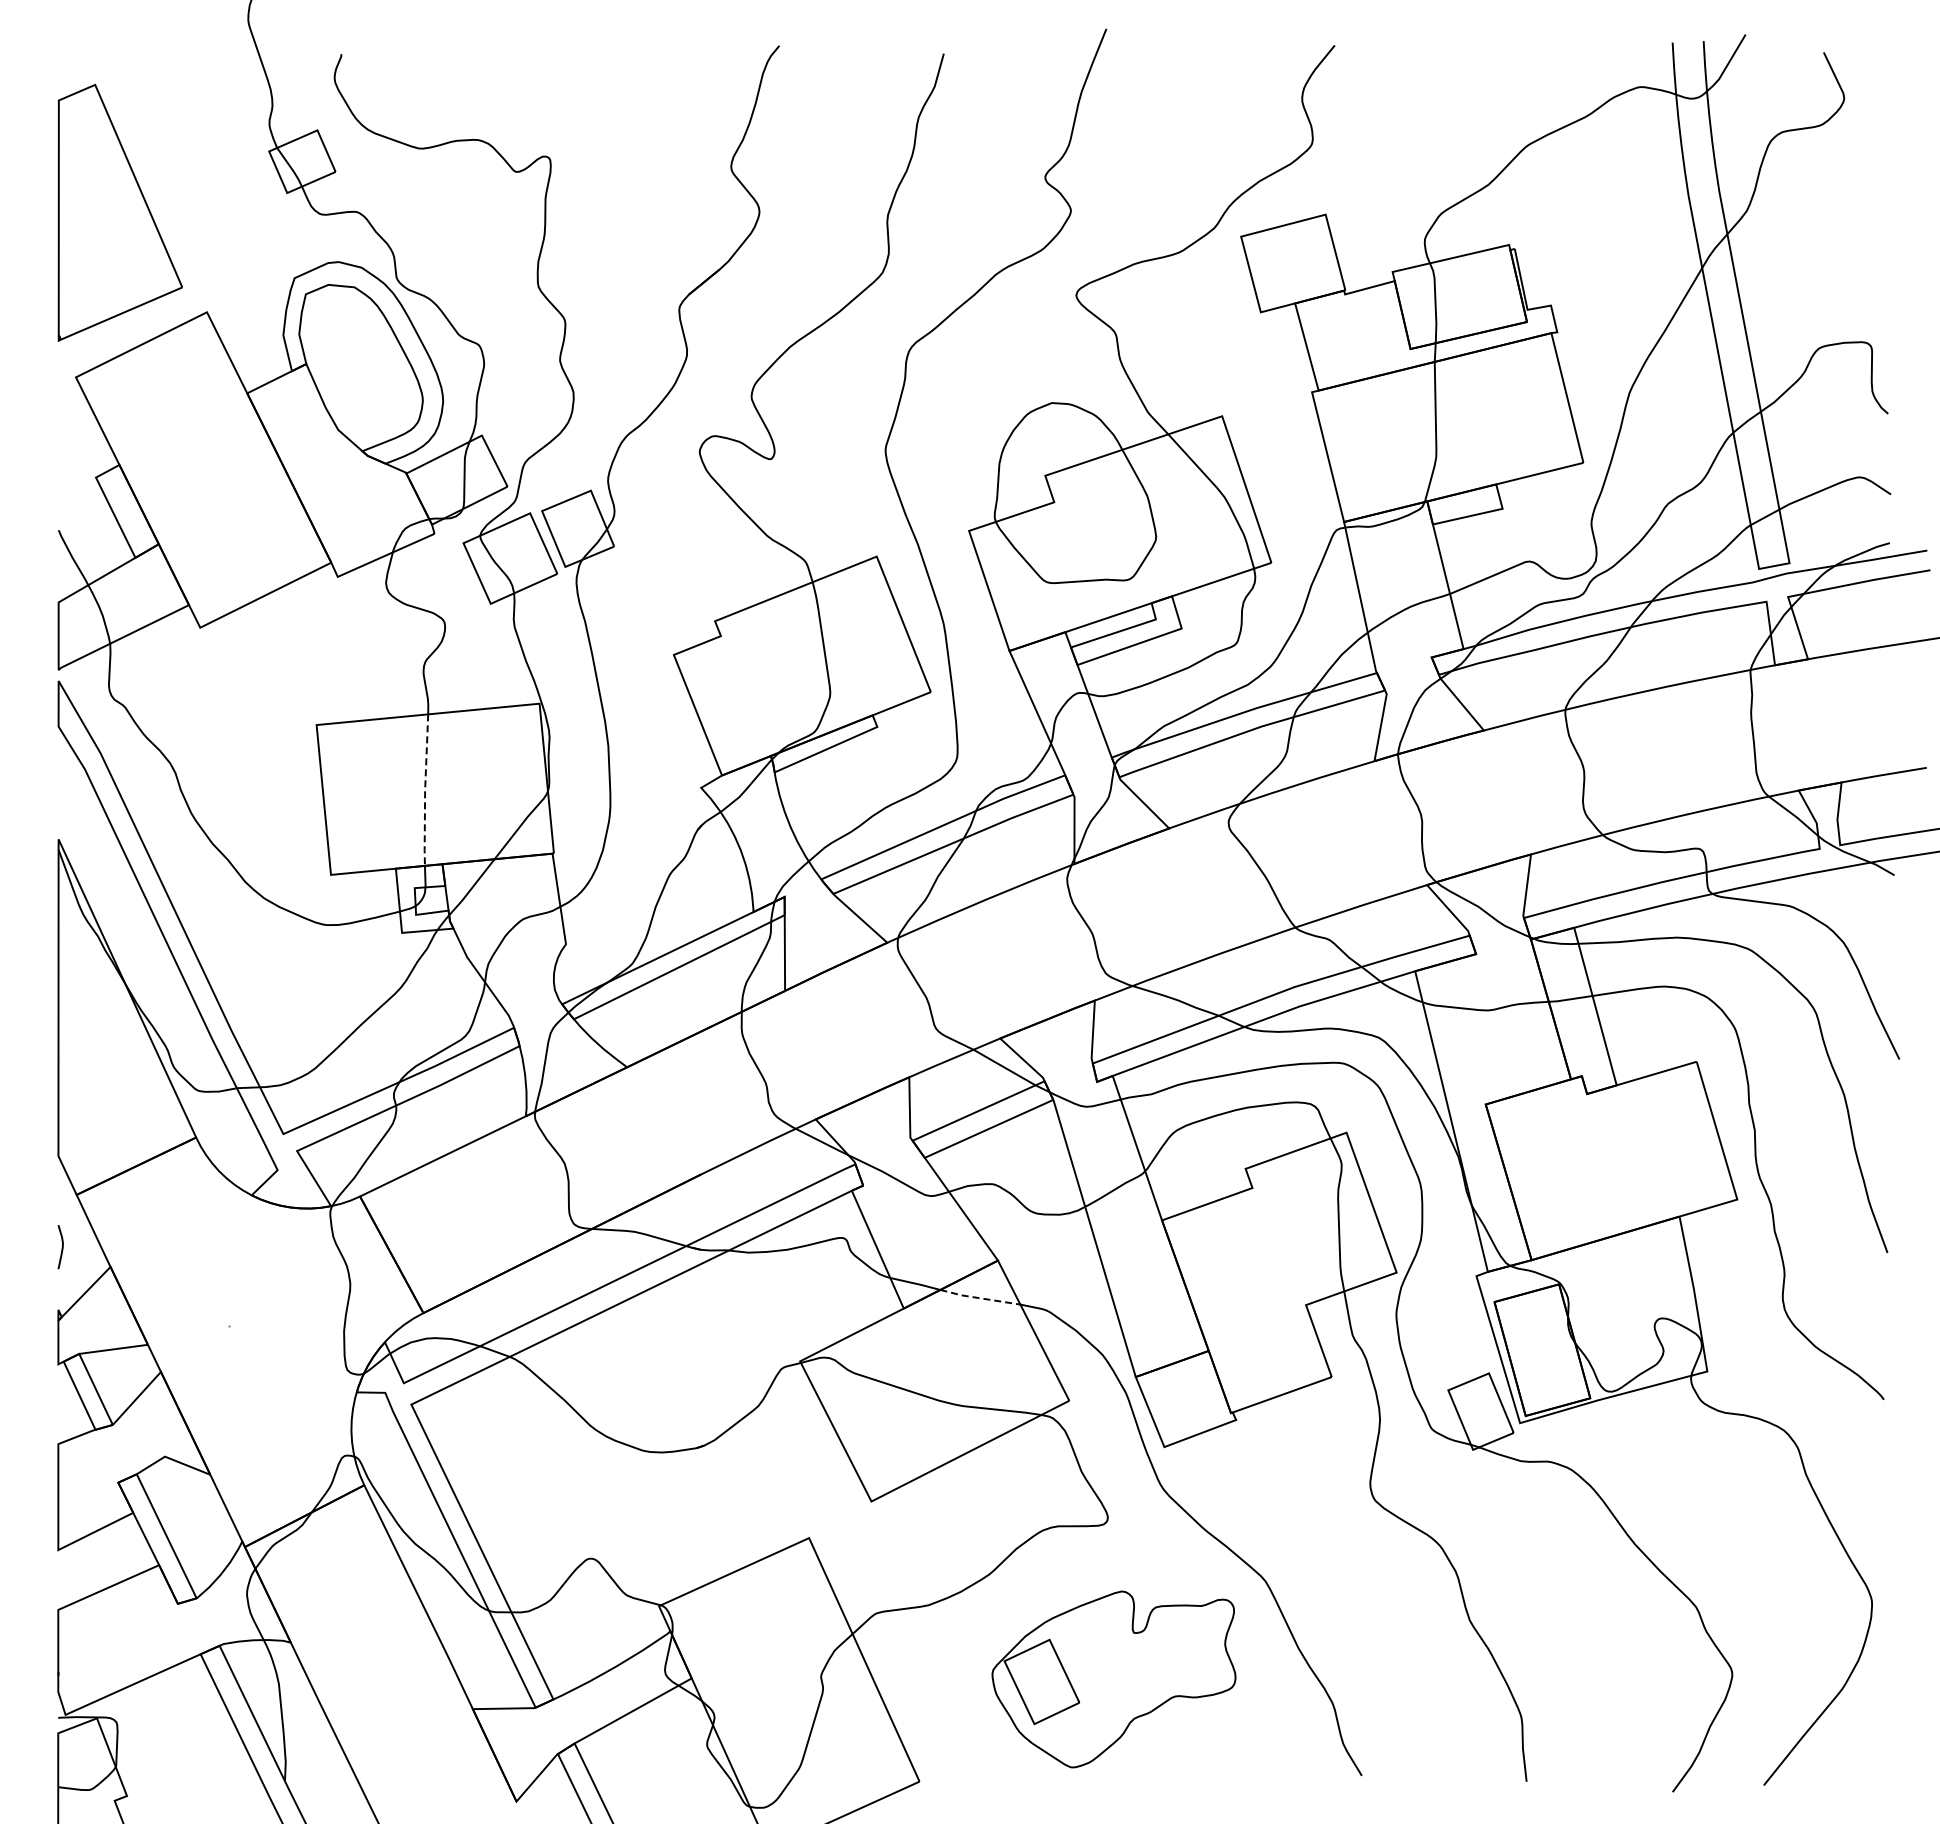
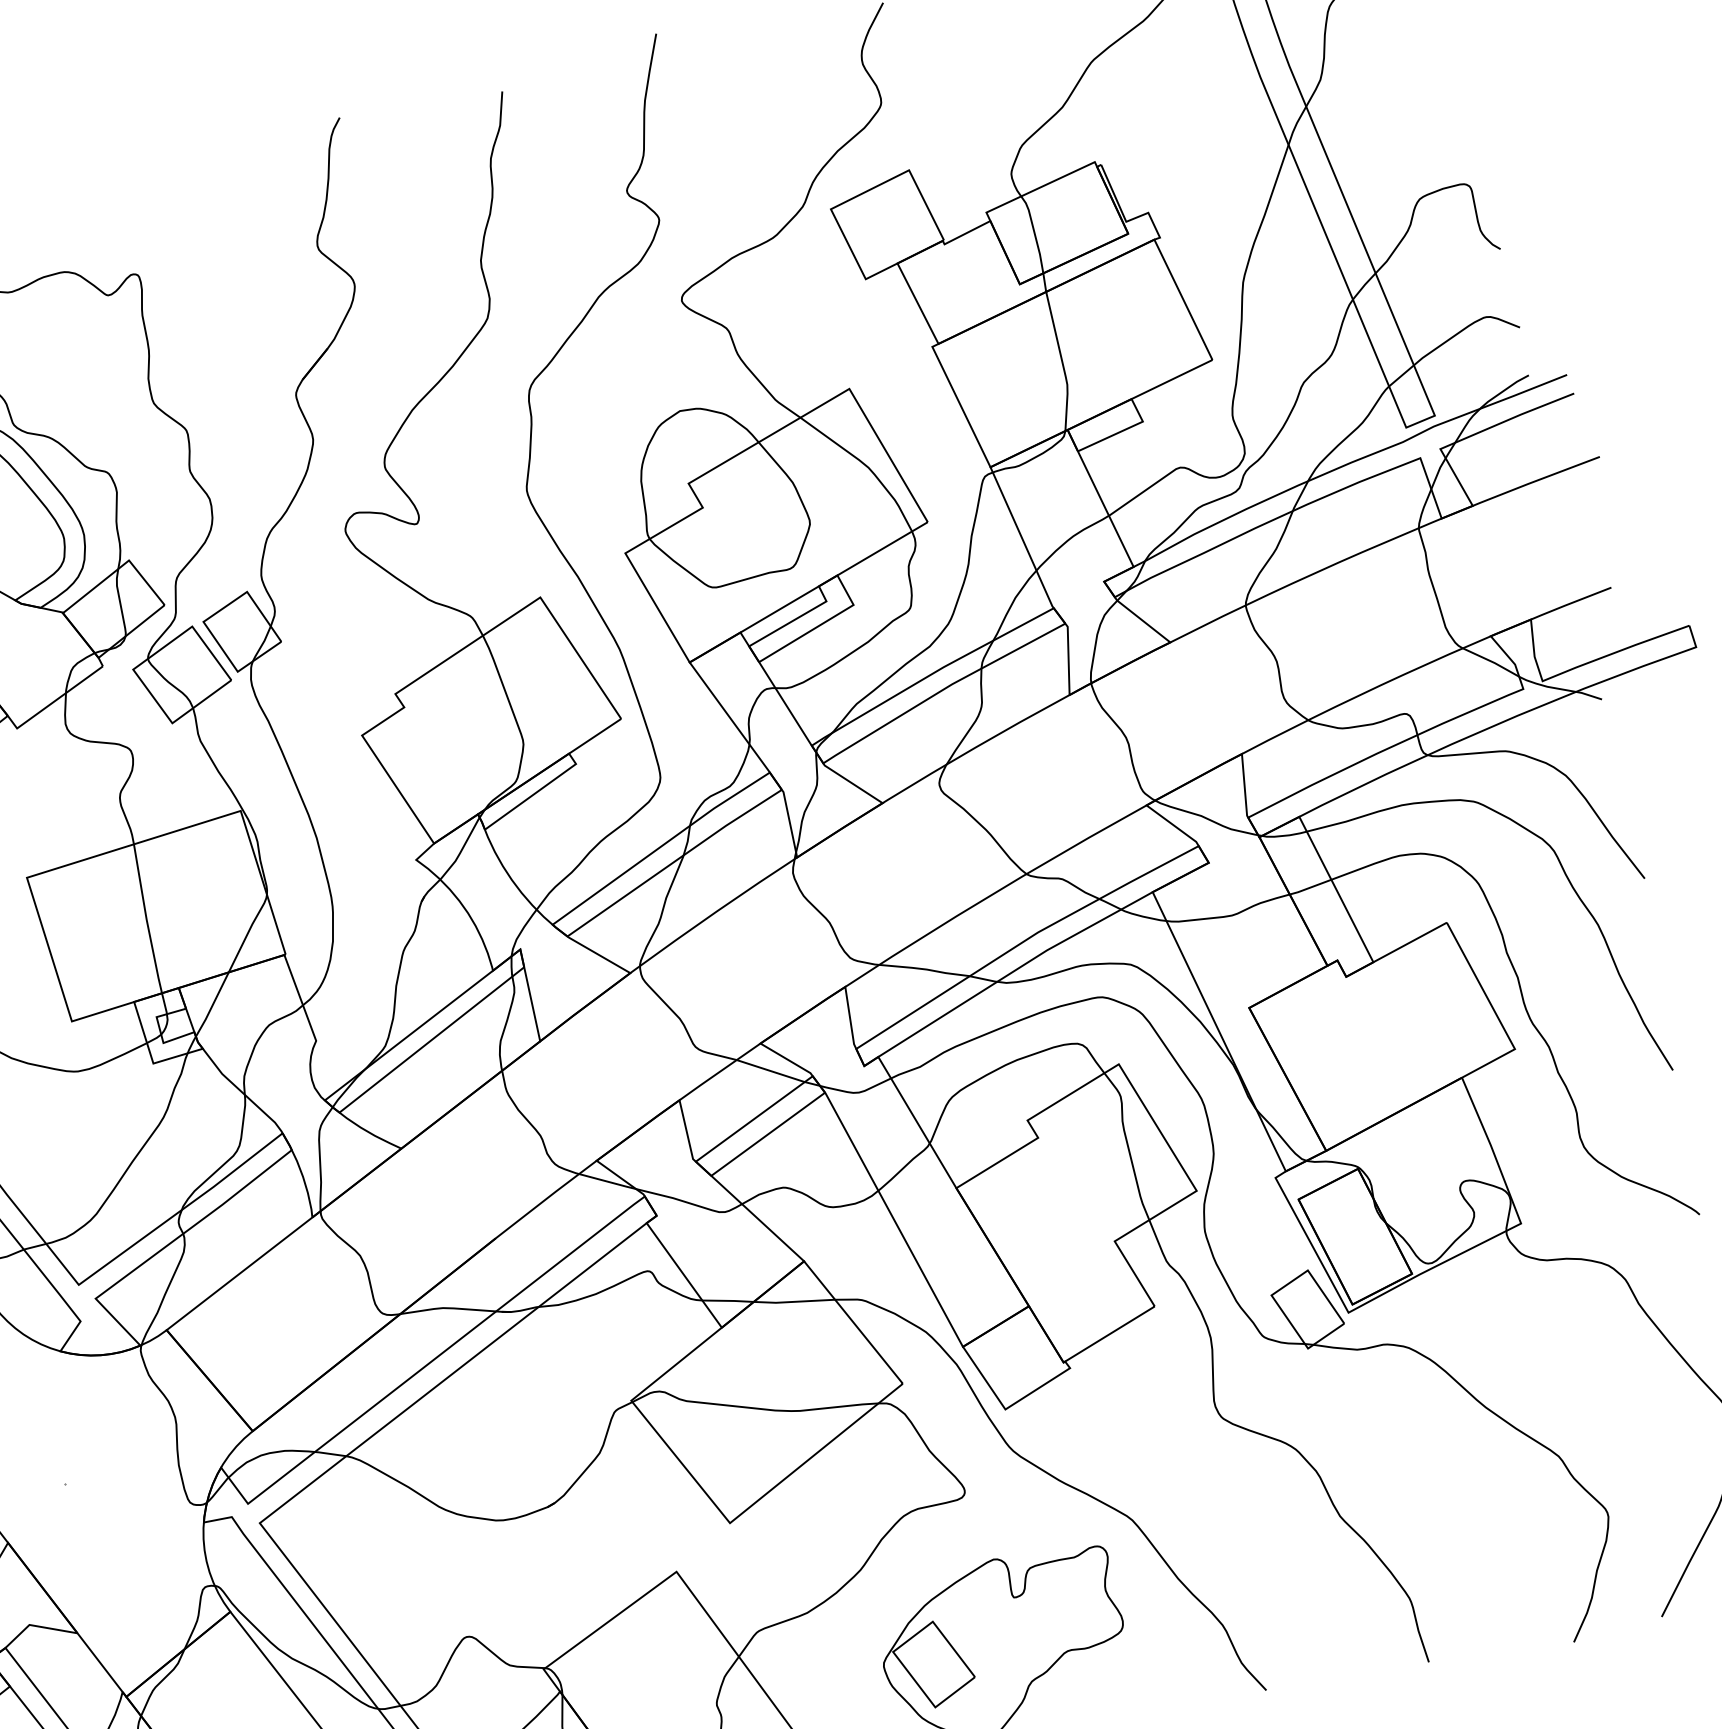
line: (425, 790) -> (147, 919), dashed -> solid
line: (979, 1298) -> (793, 1302), dashed -> solid

